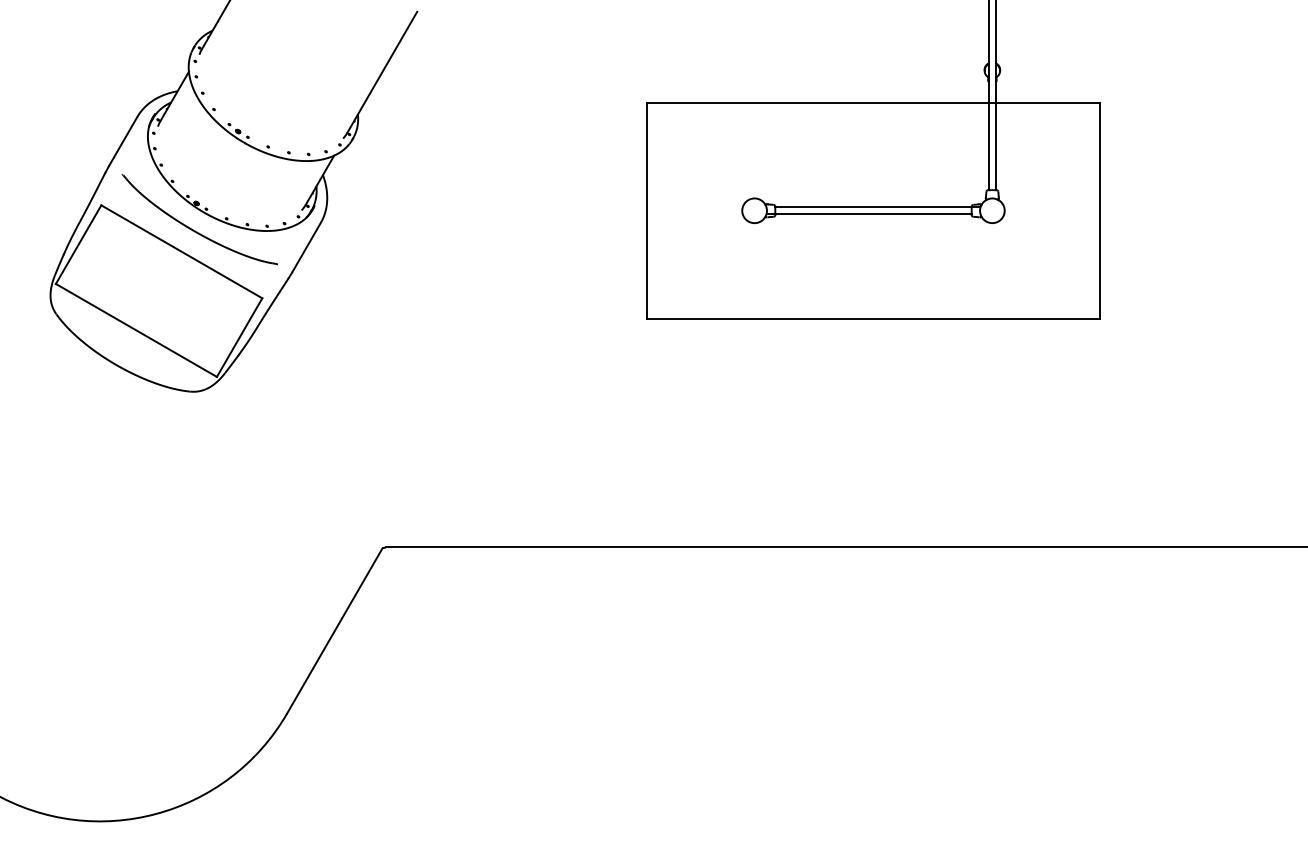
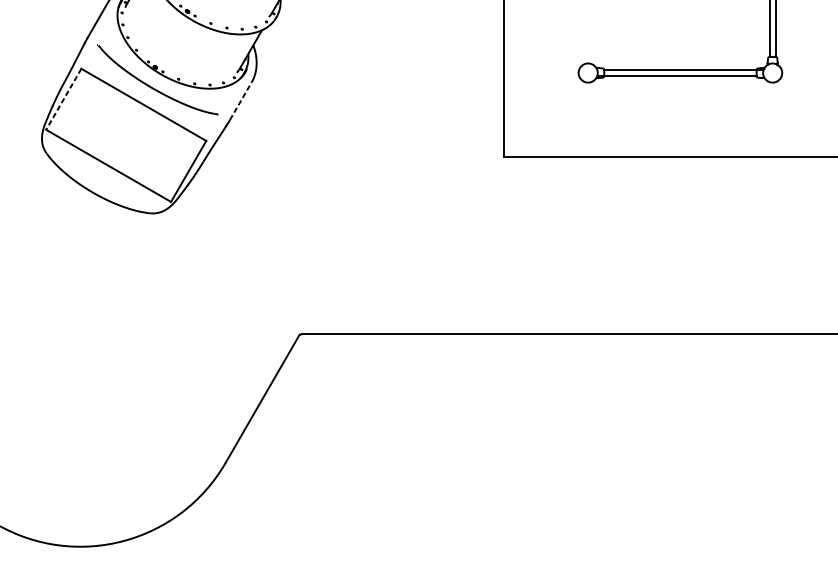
line: (78, 245) -> (63, 99), solid -> dashed
line: (306, 247) -> (240, 101), solid -> dashed

